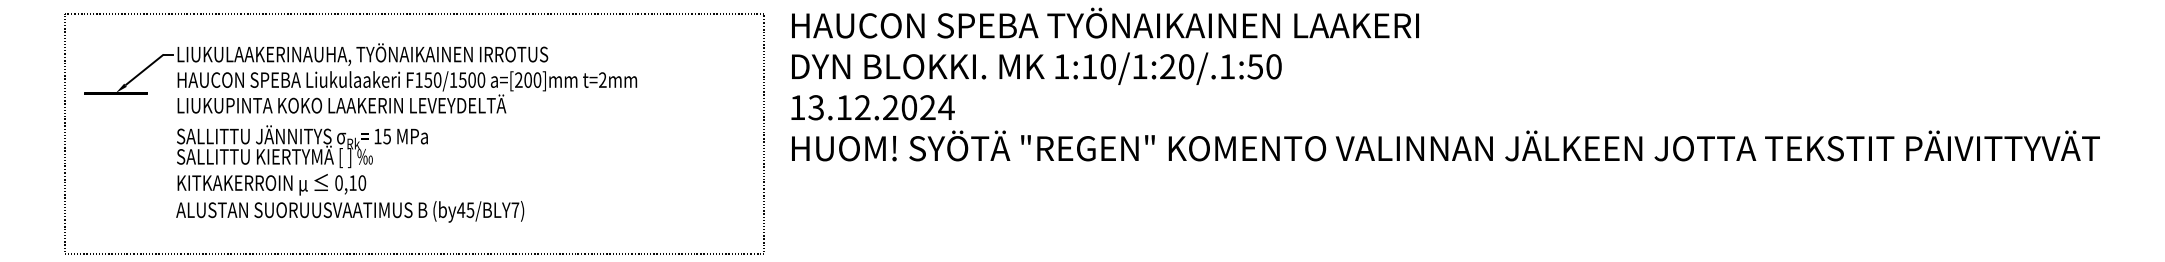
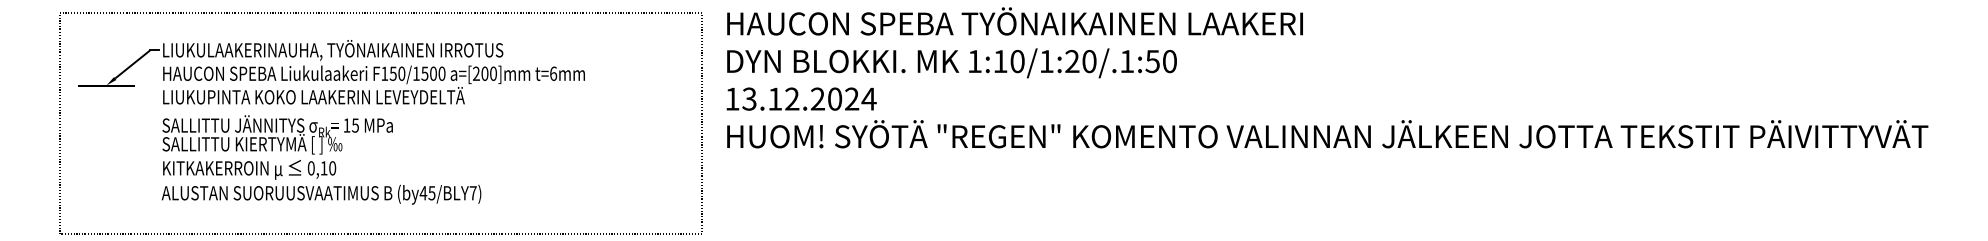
text: (602, 79) -> (553, 73), t=2mm -> t=6mm

